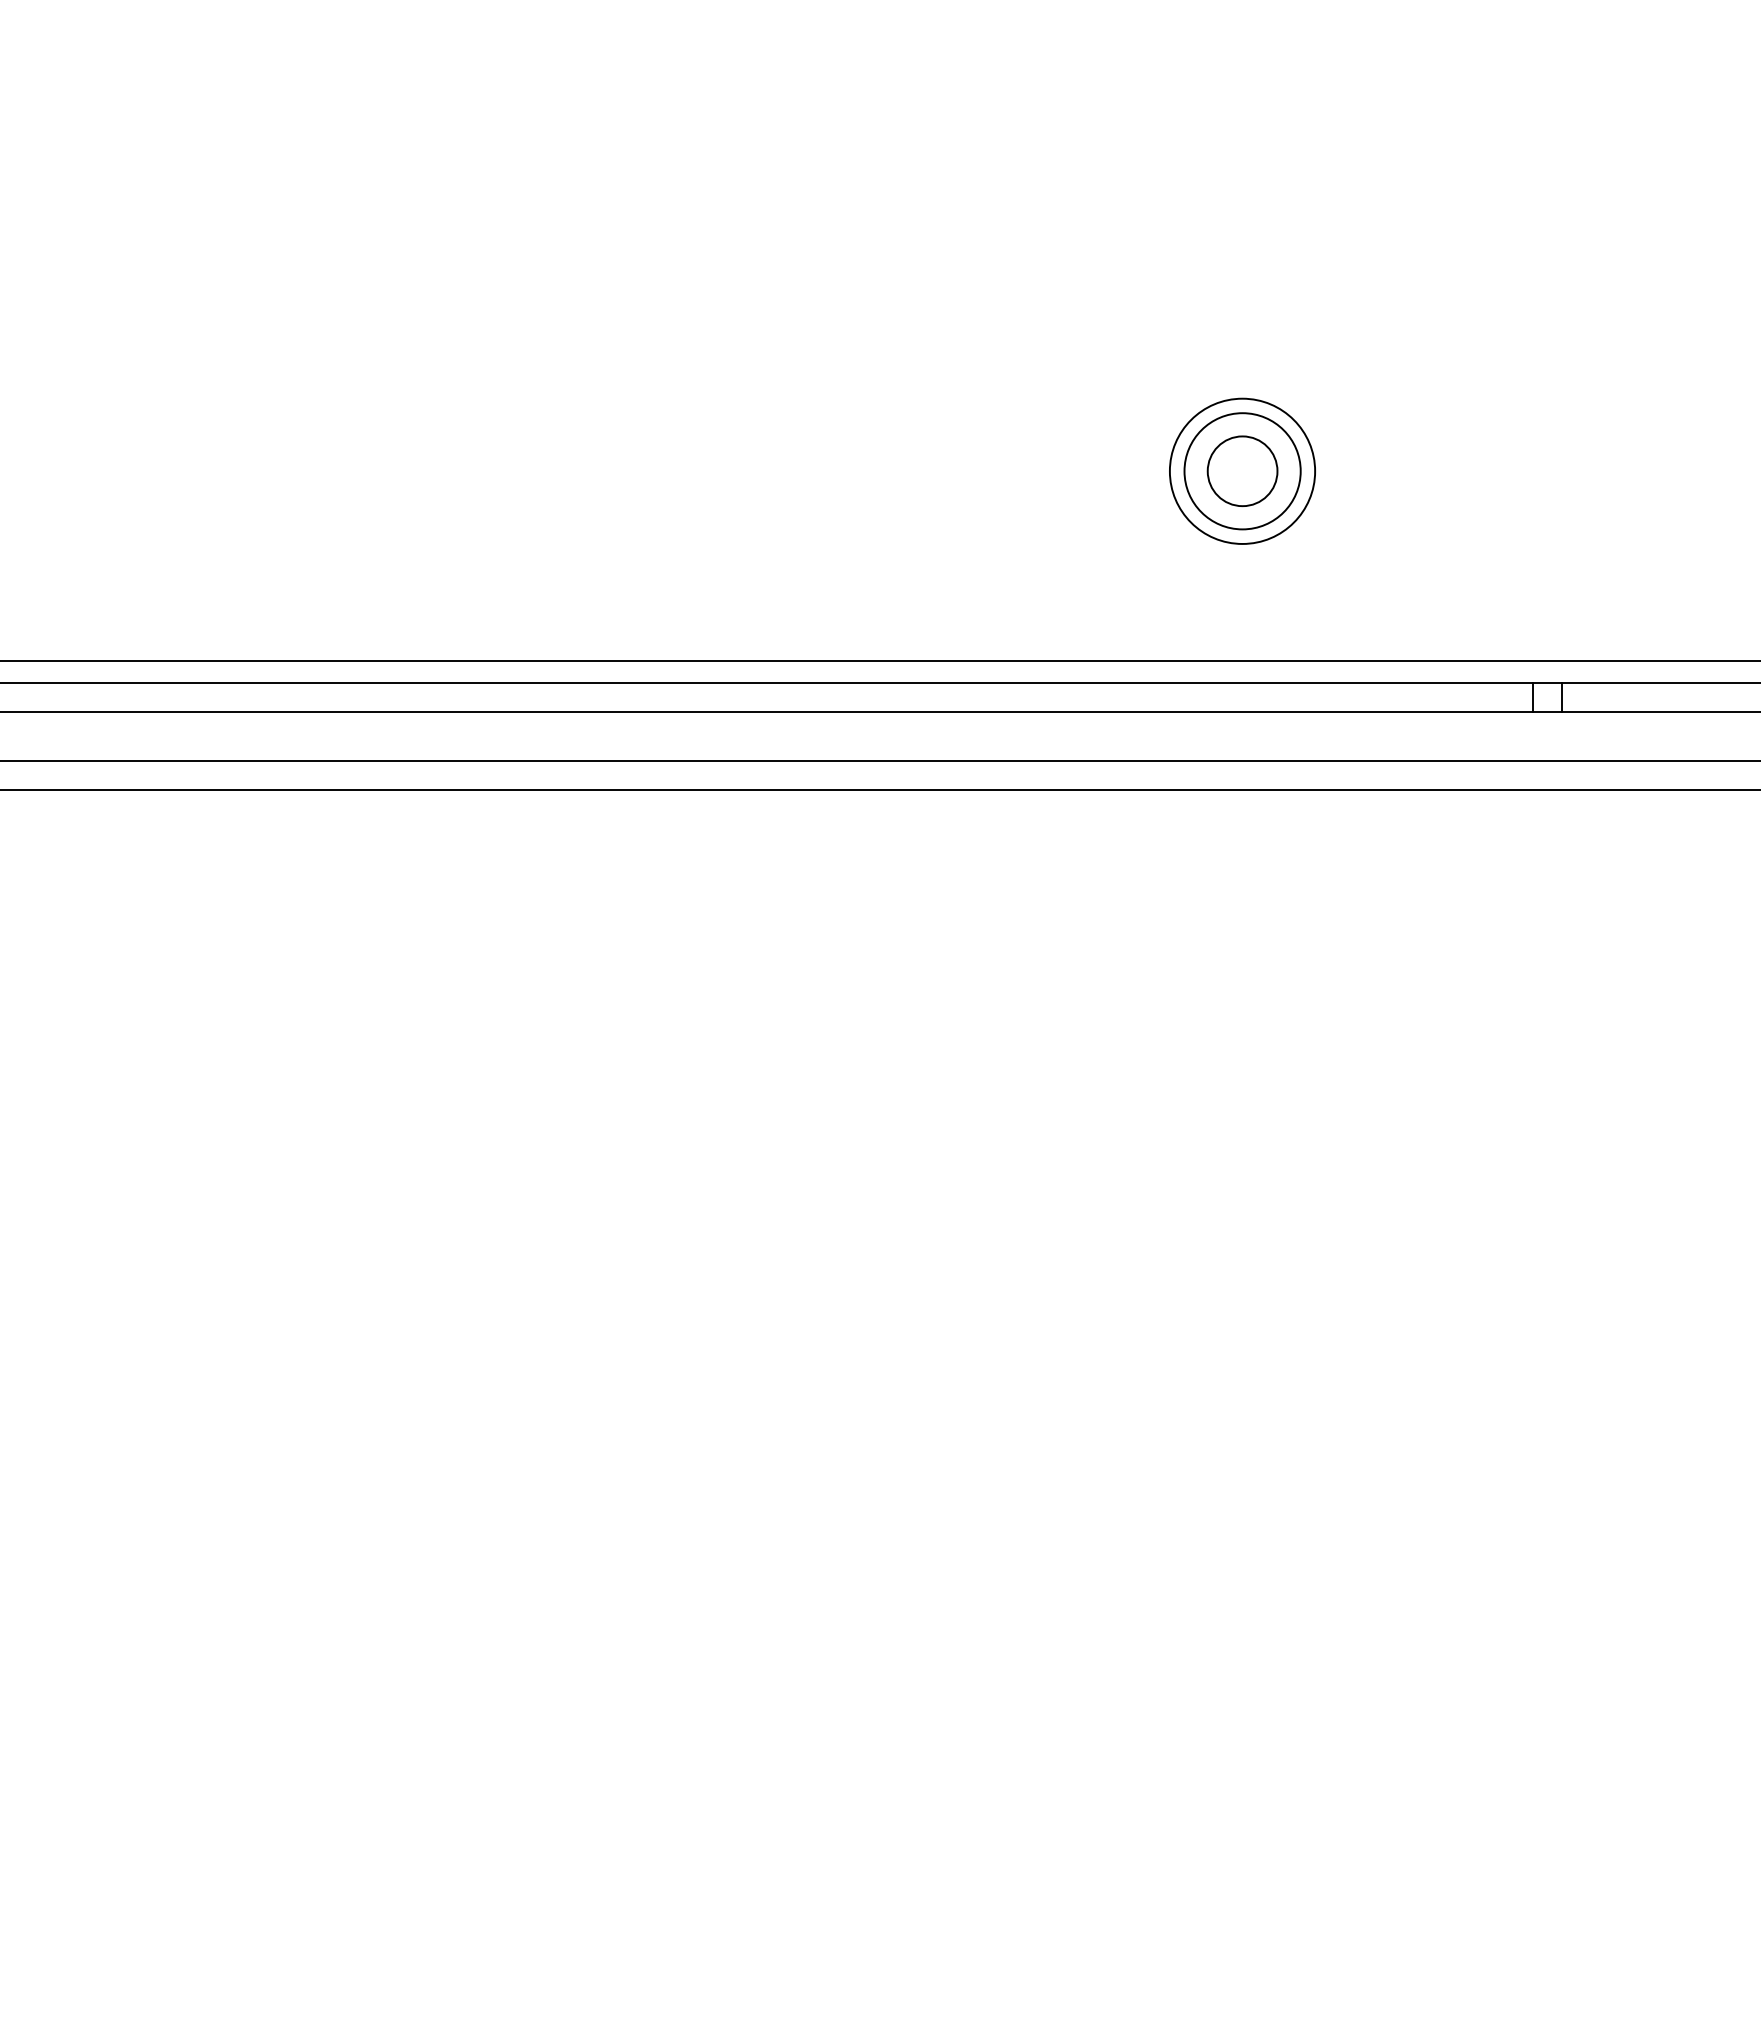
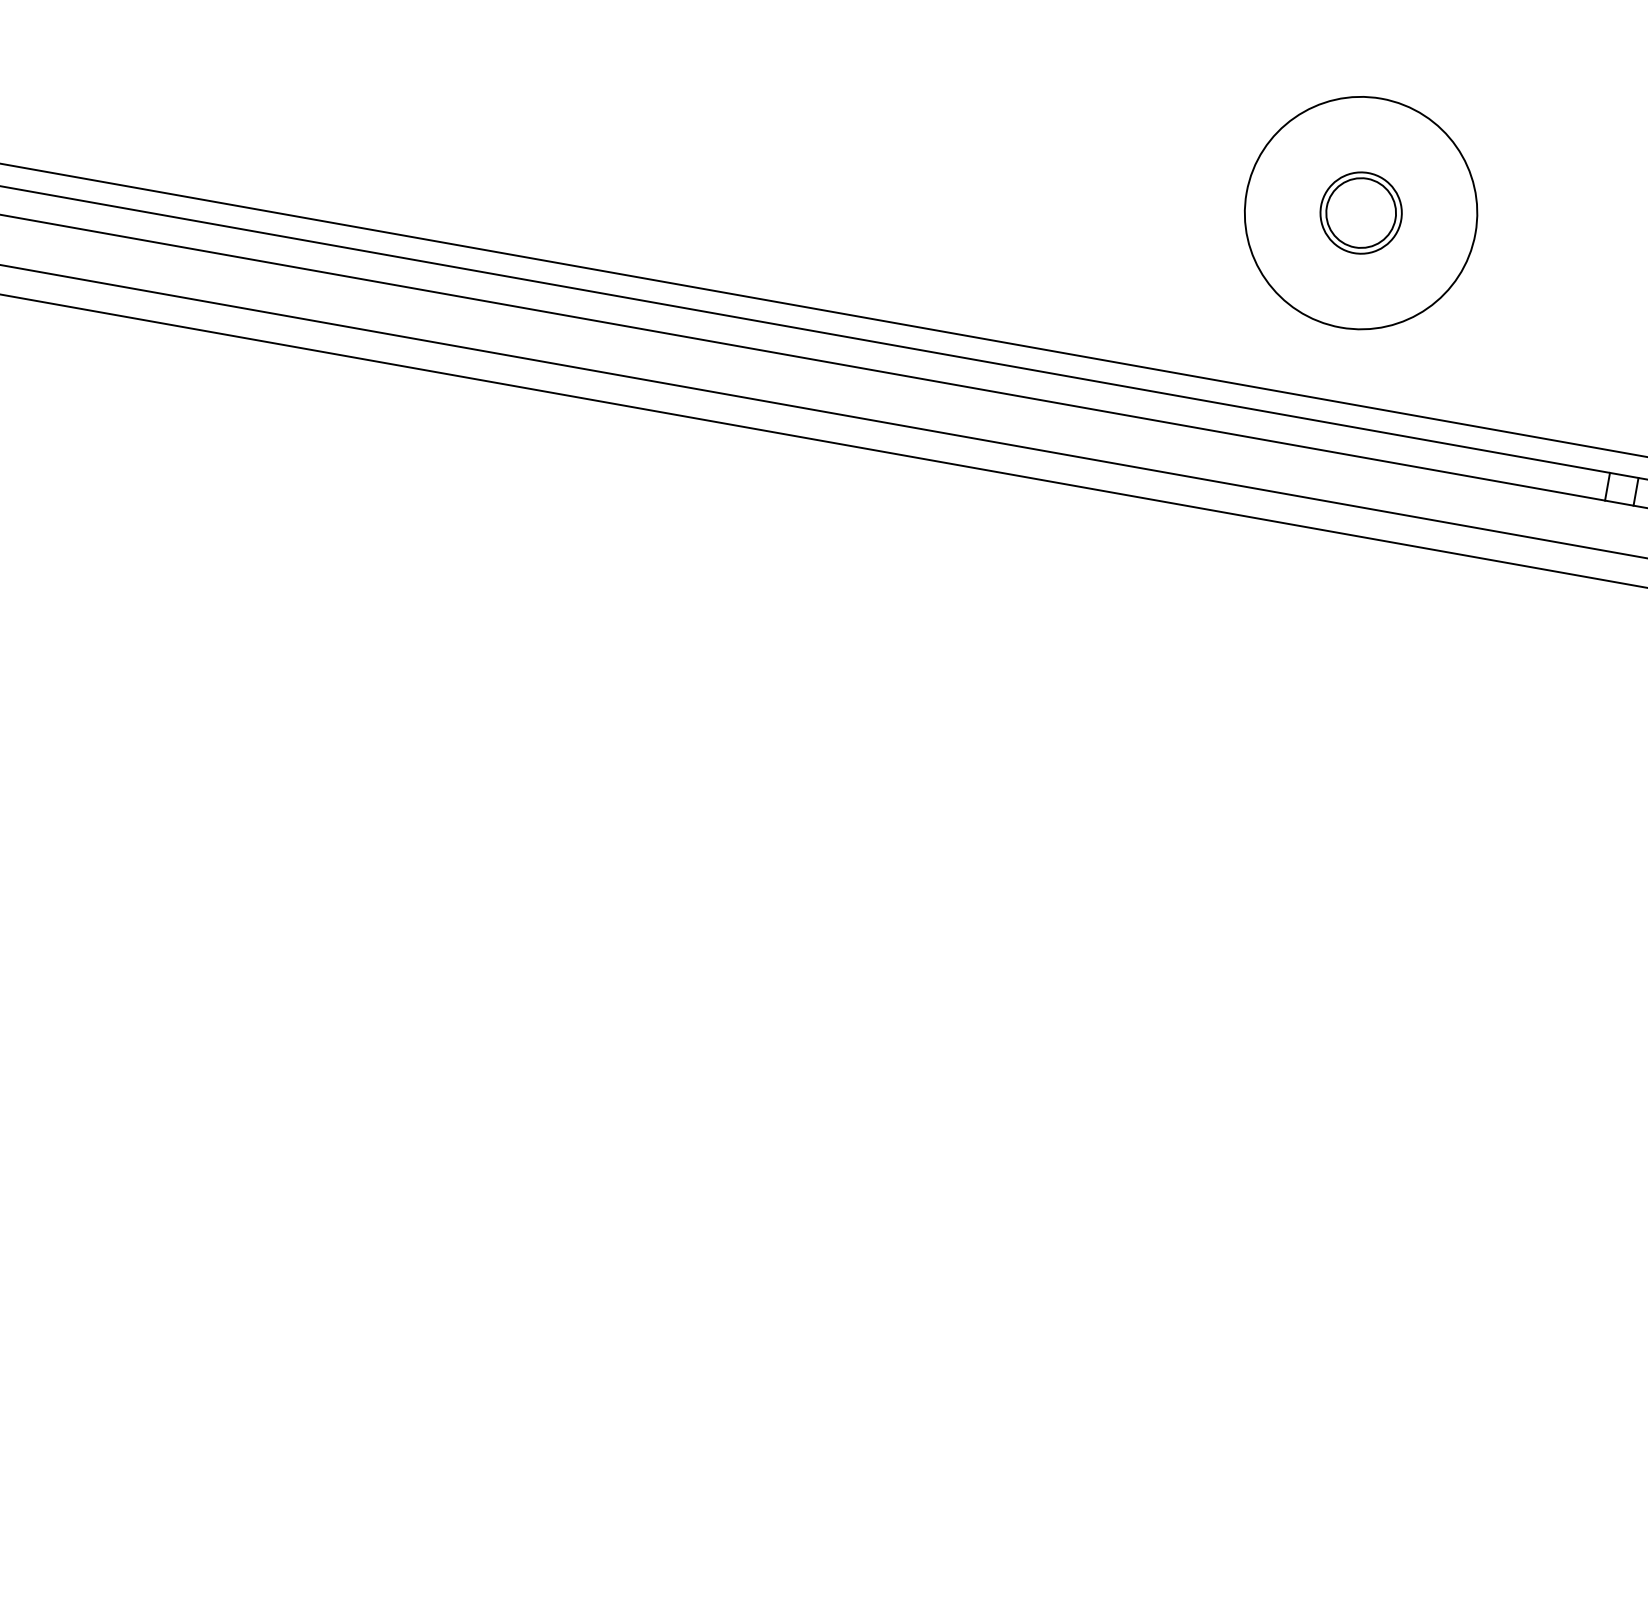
circle: (1242, 470) -> (1361, 212), size x1.6
circle: (1242, 471) -> (1361, 213), size x0.7

